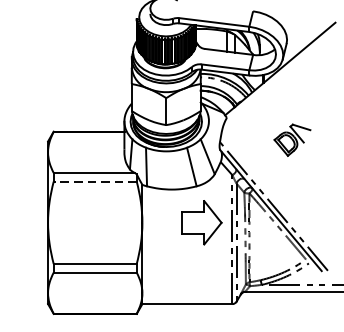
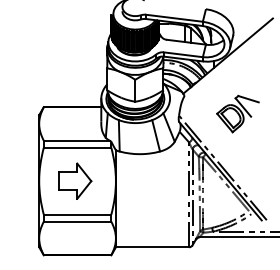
part: (291, 139) -> (237, 113), size x1.43
line: (95, 181) -> (77, 147), dashed -> solid
part: (202, 221) -> (75, 180), moved

